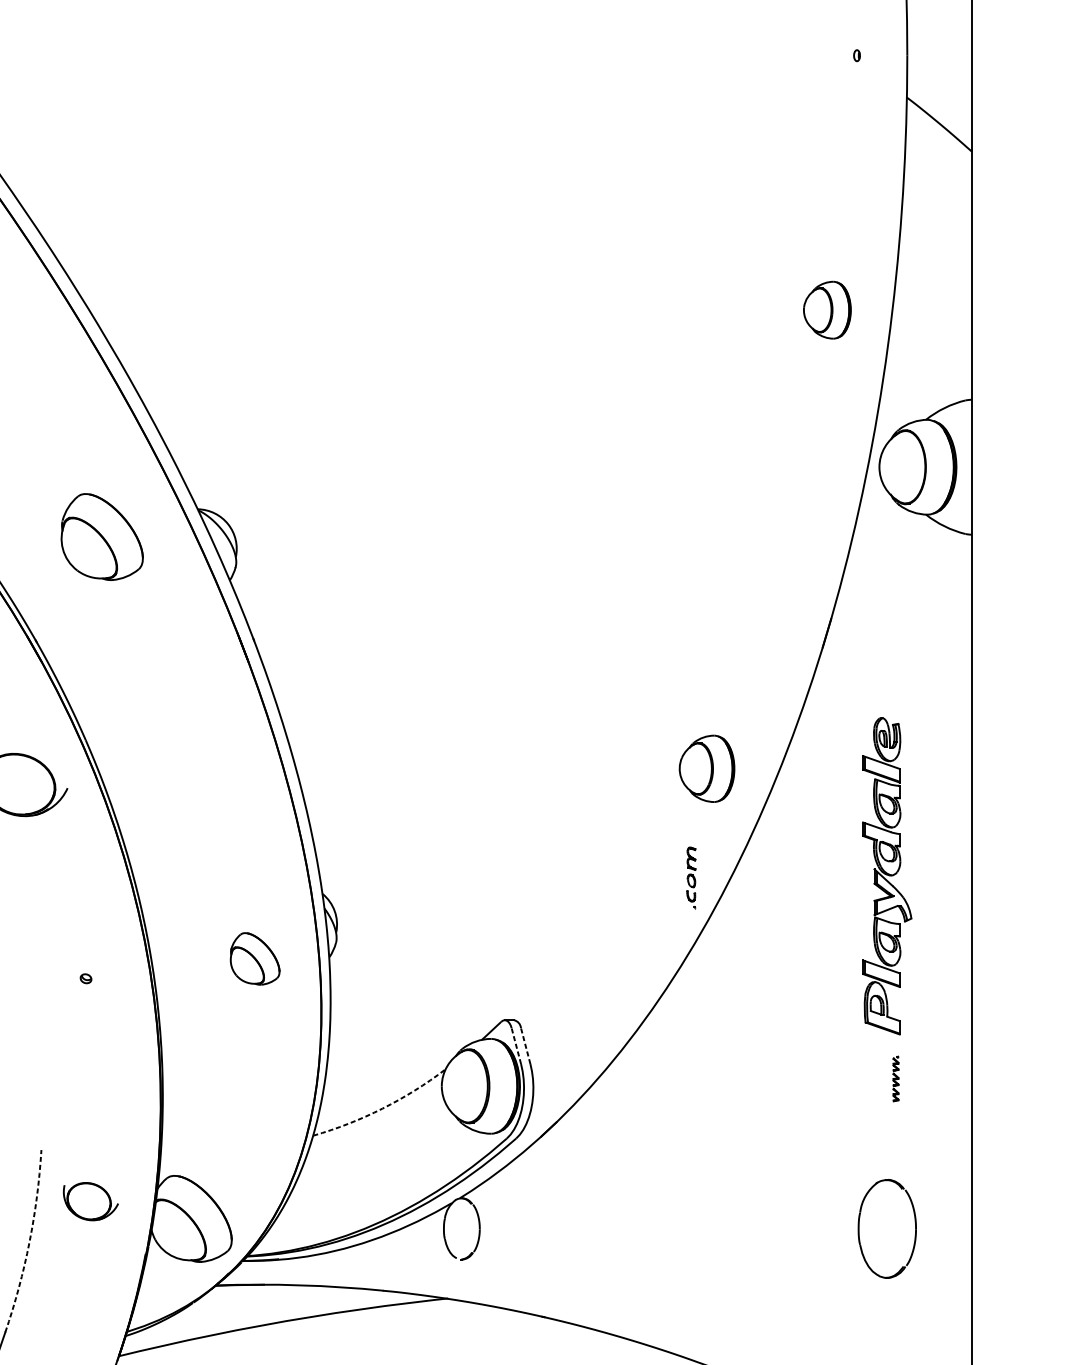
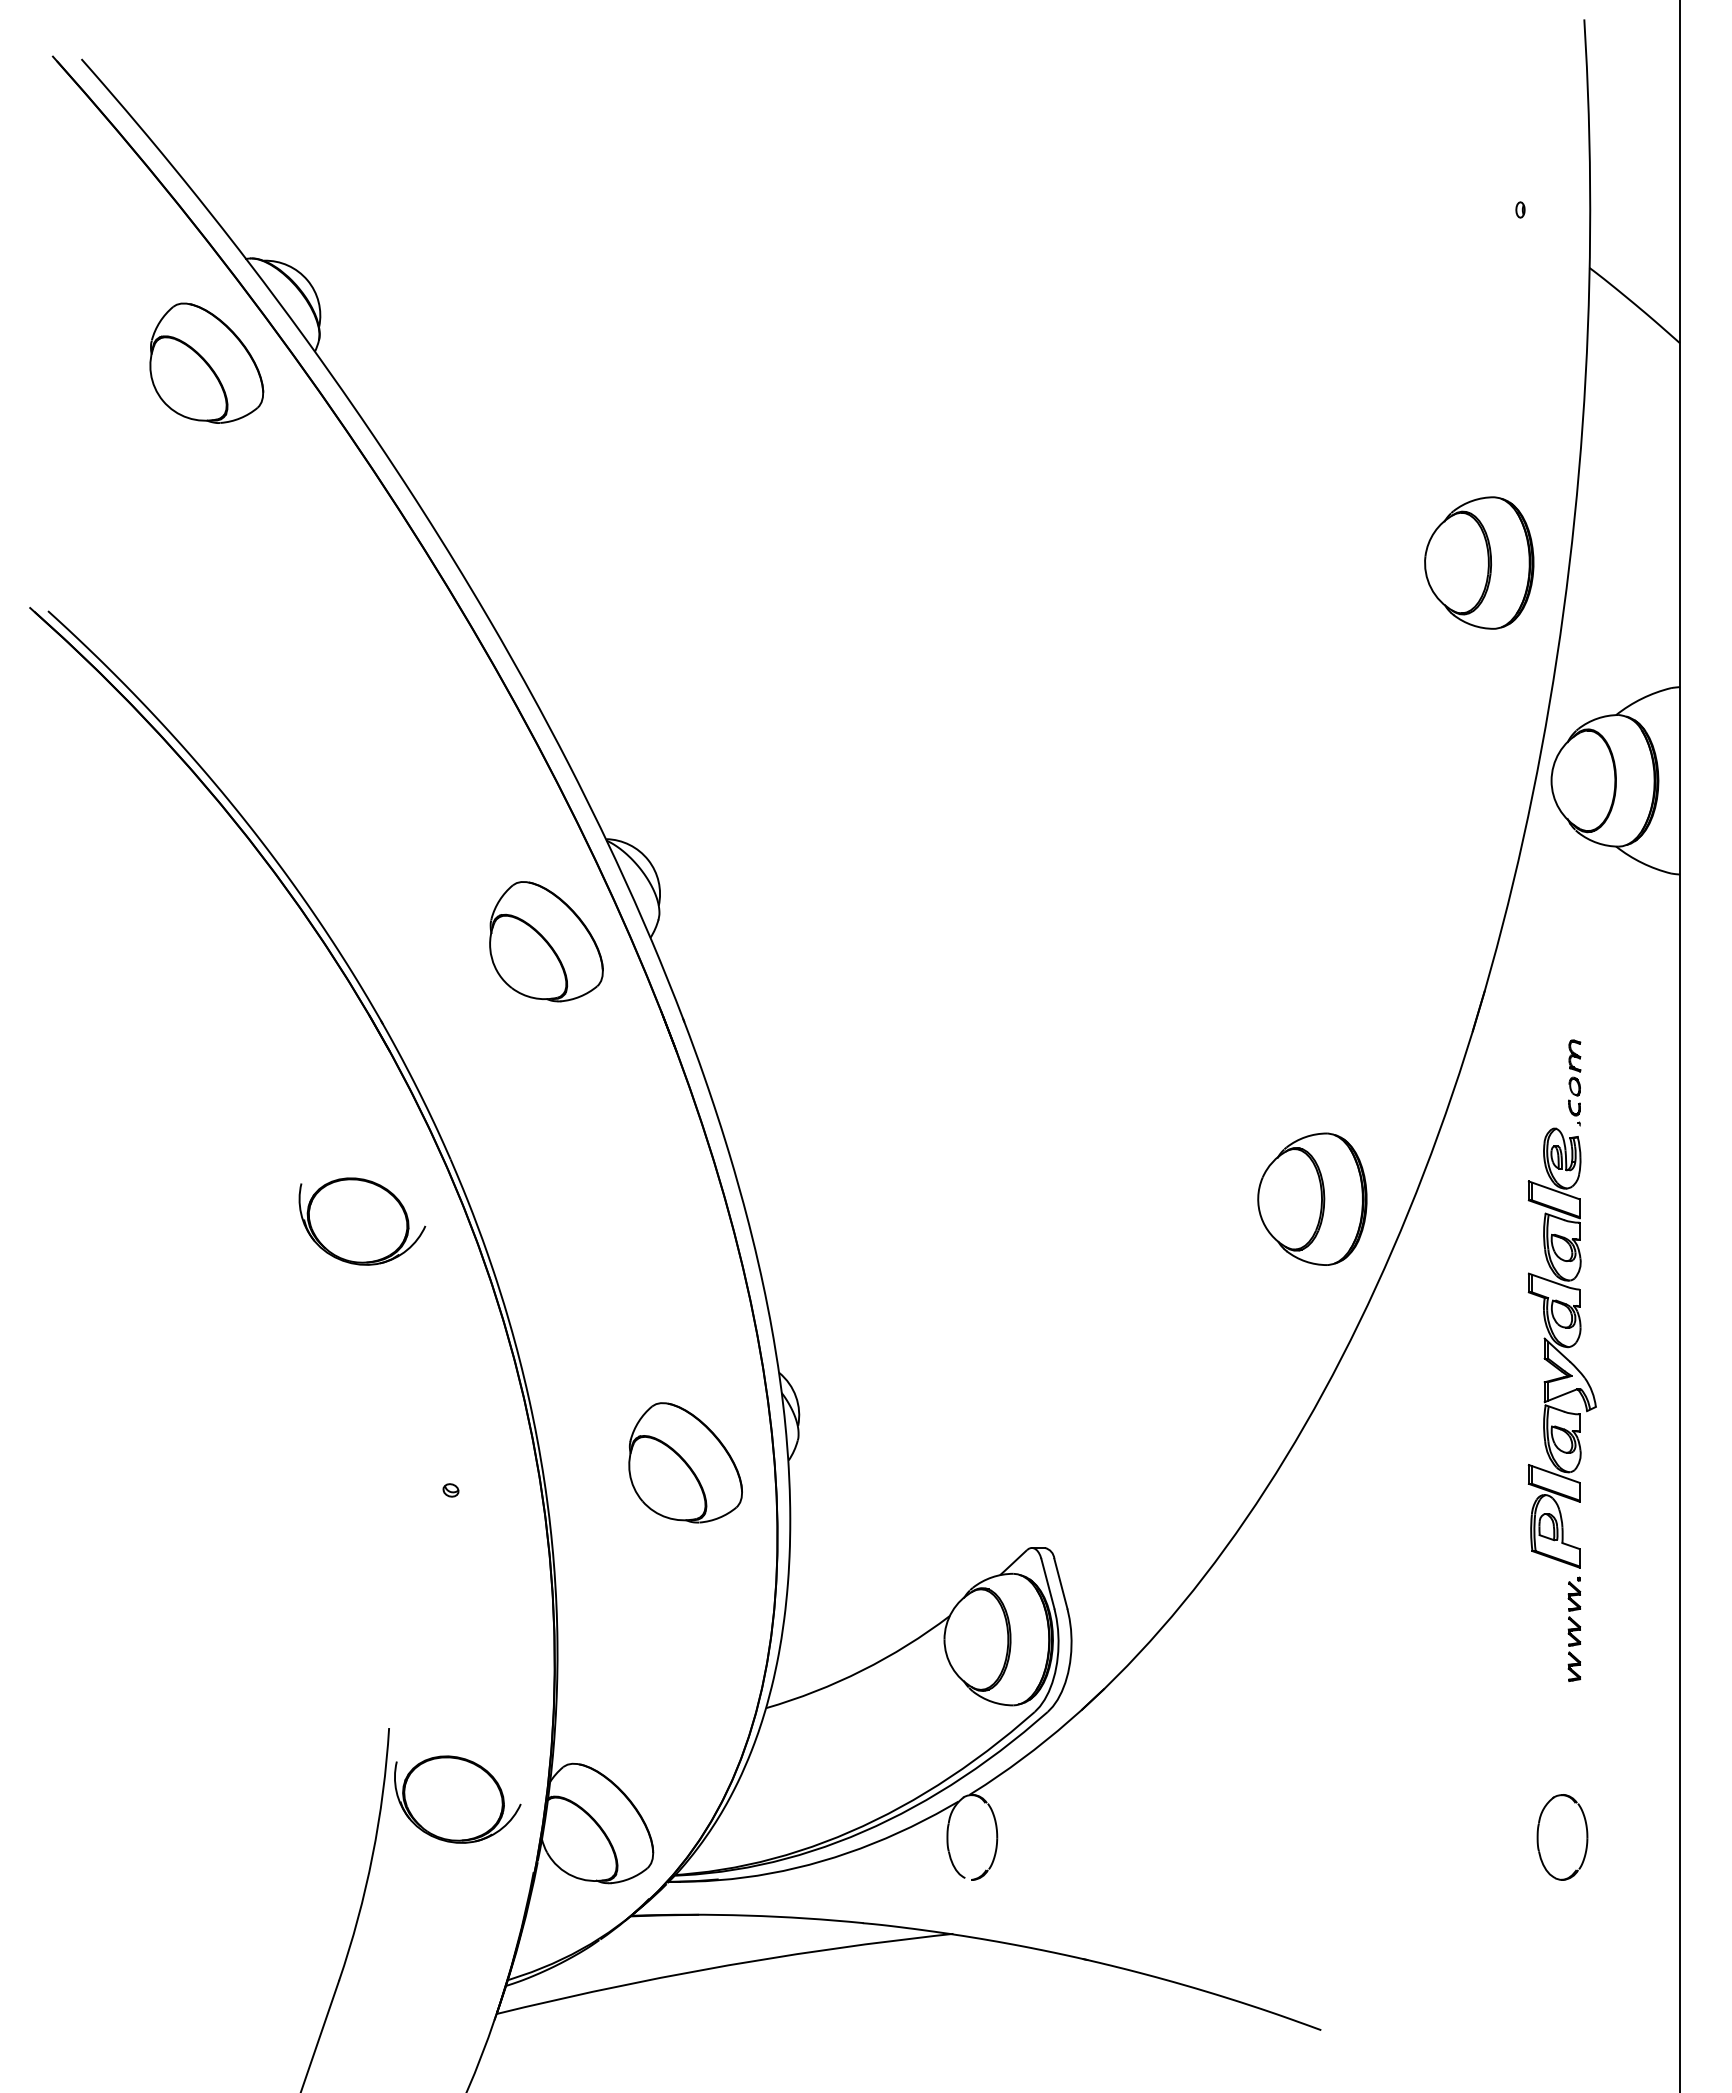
part: (827, 309) -> (1479, 562), size x1.67
part: (102, 536) -> (546, 941), moved
part: (707, 768) -> (1312, 1198), size x1.43
part: (691, 877) -> (1574, 1082), moved
part: (255, 958) -> (685, 1462), size x1.67
line: (516, 1045) -> (1047, 1583), dashed -> solid
line: (525, 1045) -> (1060, 1583), dashed -> solid
part: (895, 1078) -> (1574, 1628), size x1.67
arc: (382, 1108) -> (862, 1670), dashed -> solid
part: (90, 1201) -> (457, 1799), size x1.67
part: (887, 1228) -> (1562, 1837), size x0.62
arc: (29, 1242) -> (372, 1856), dashed -> solid

